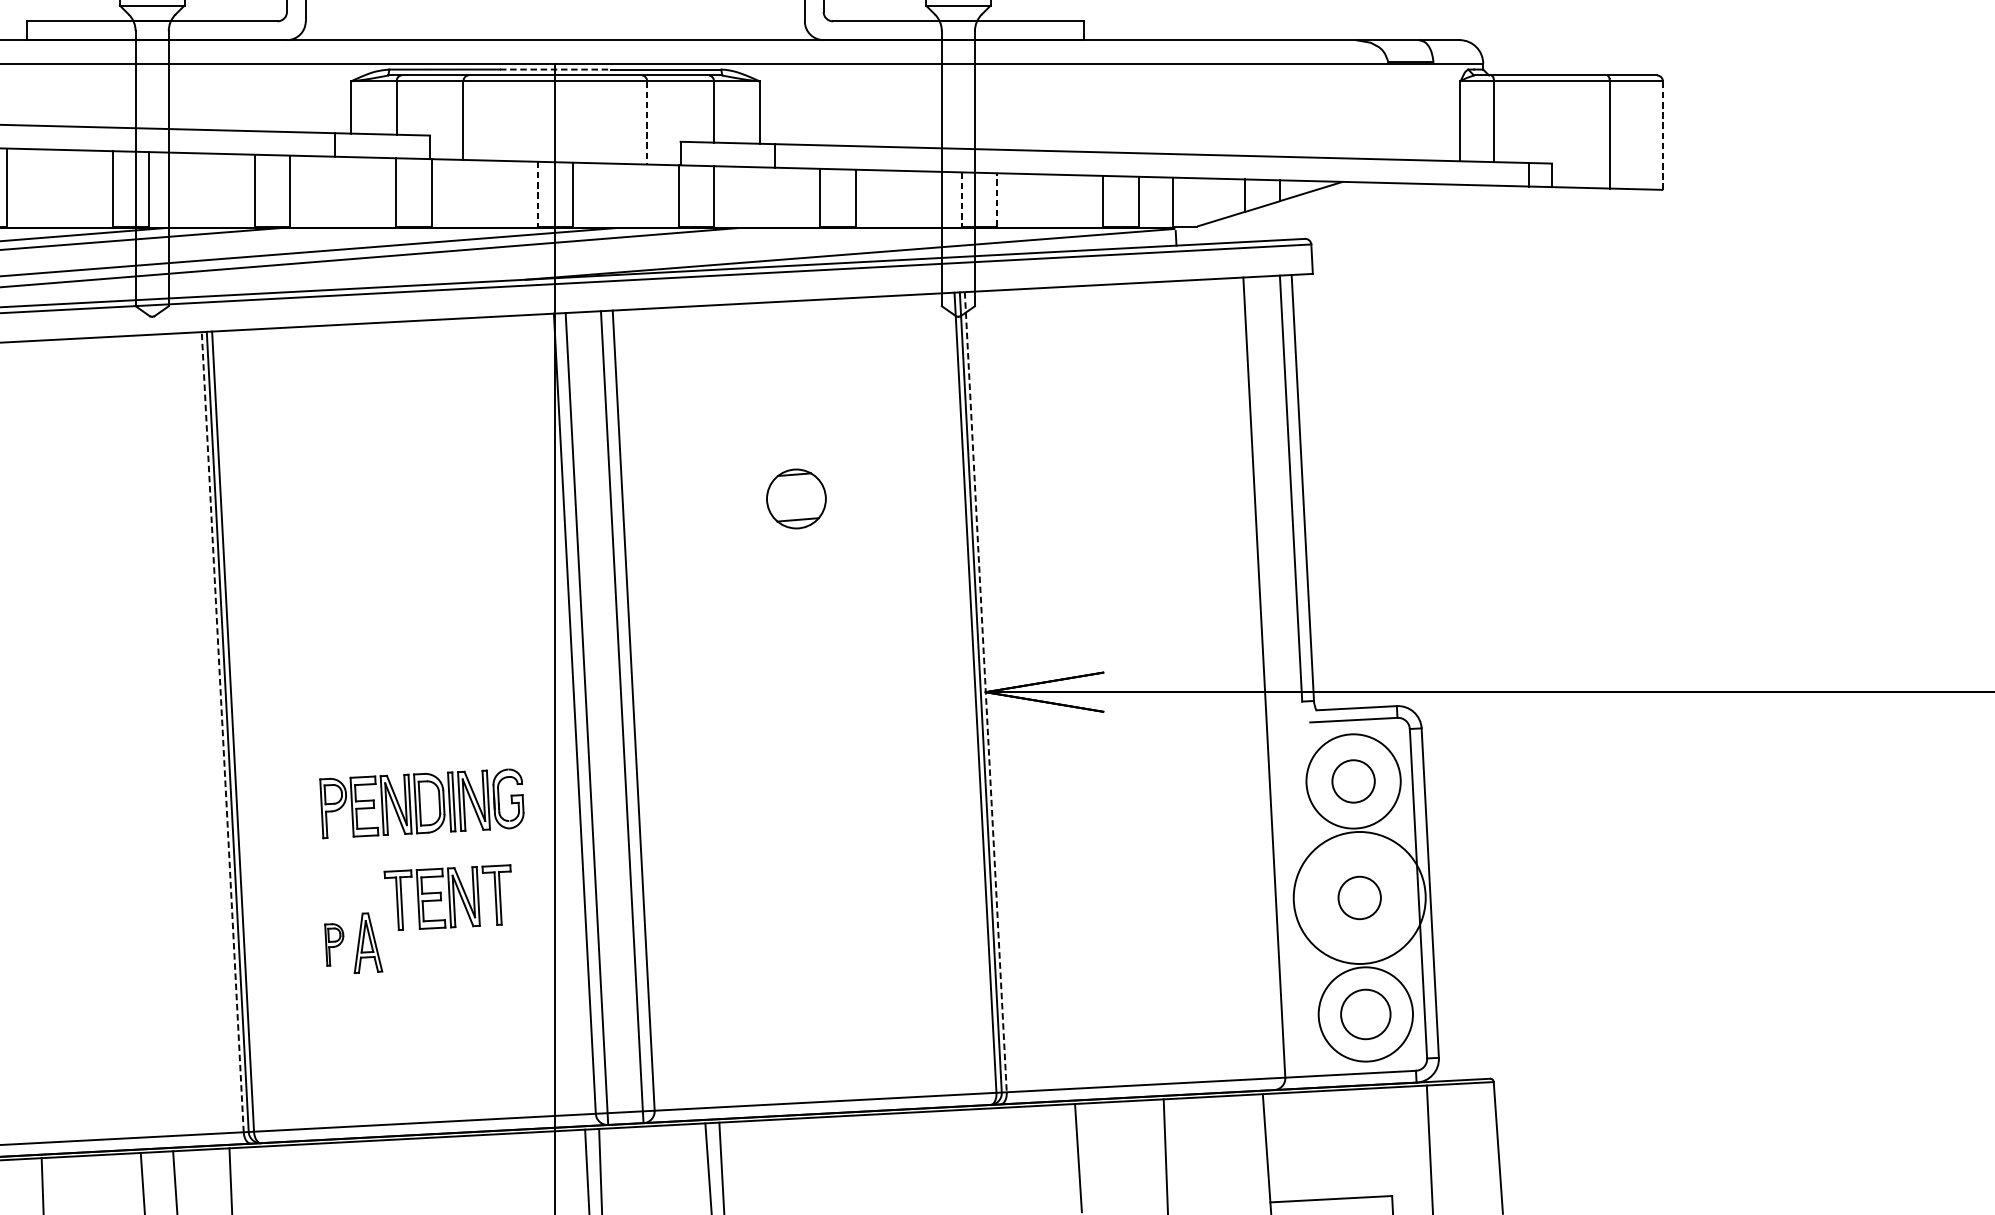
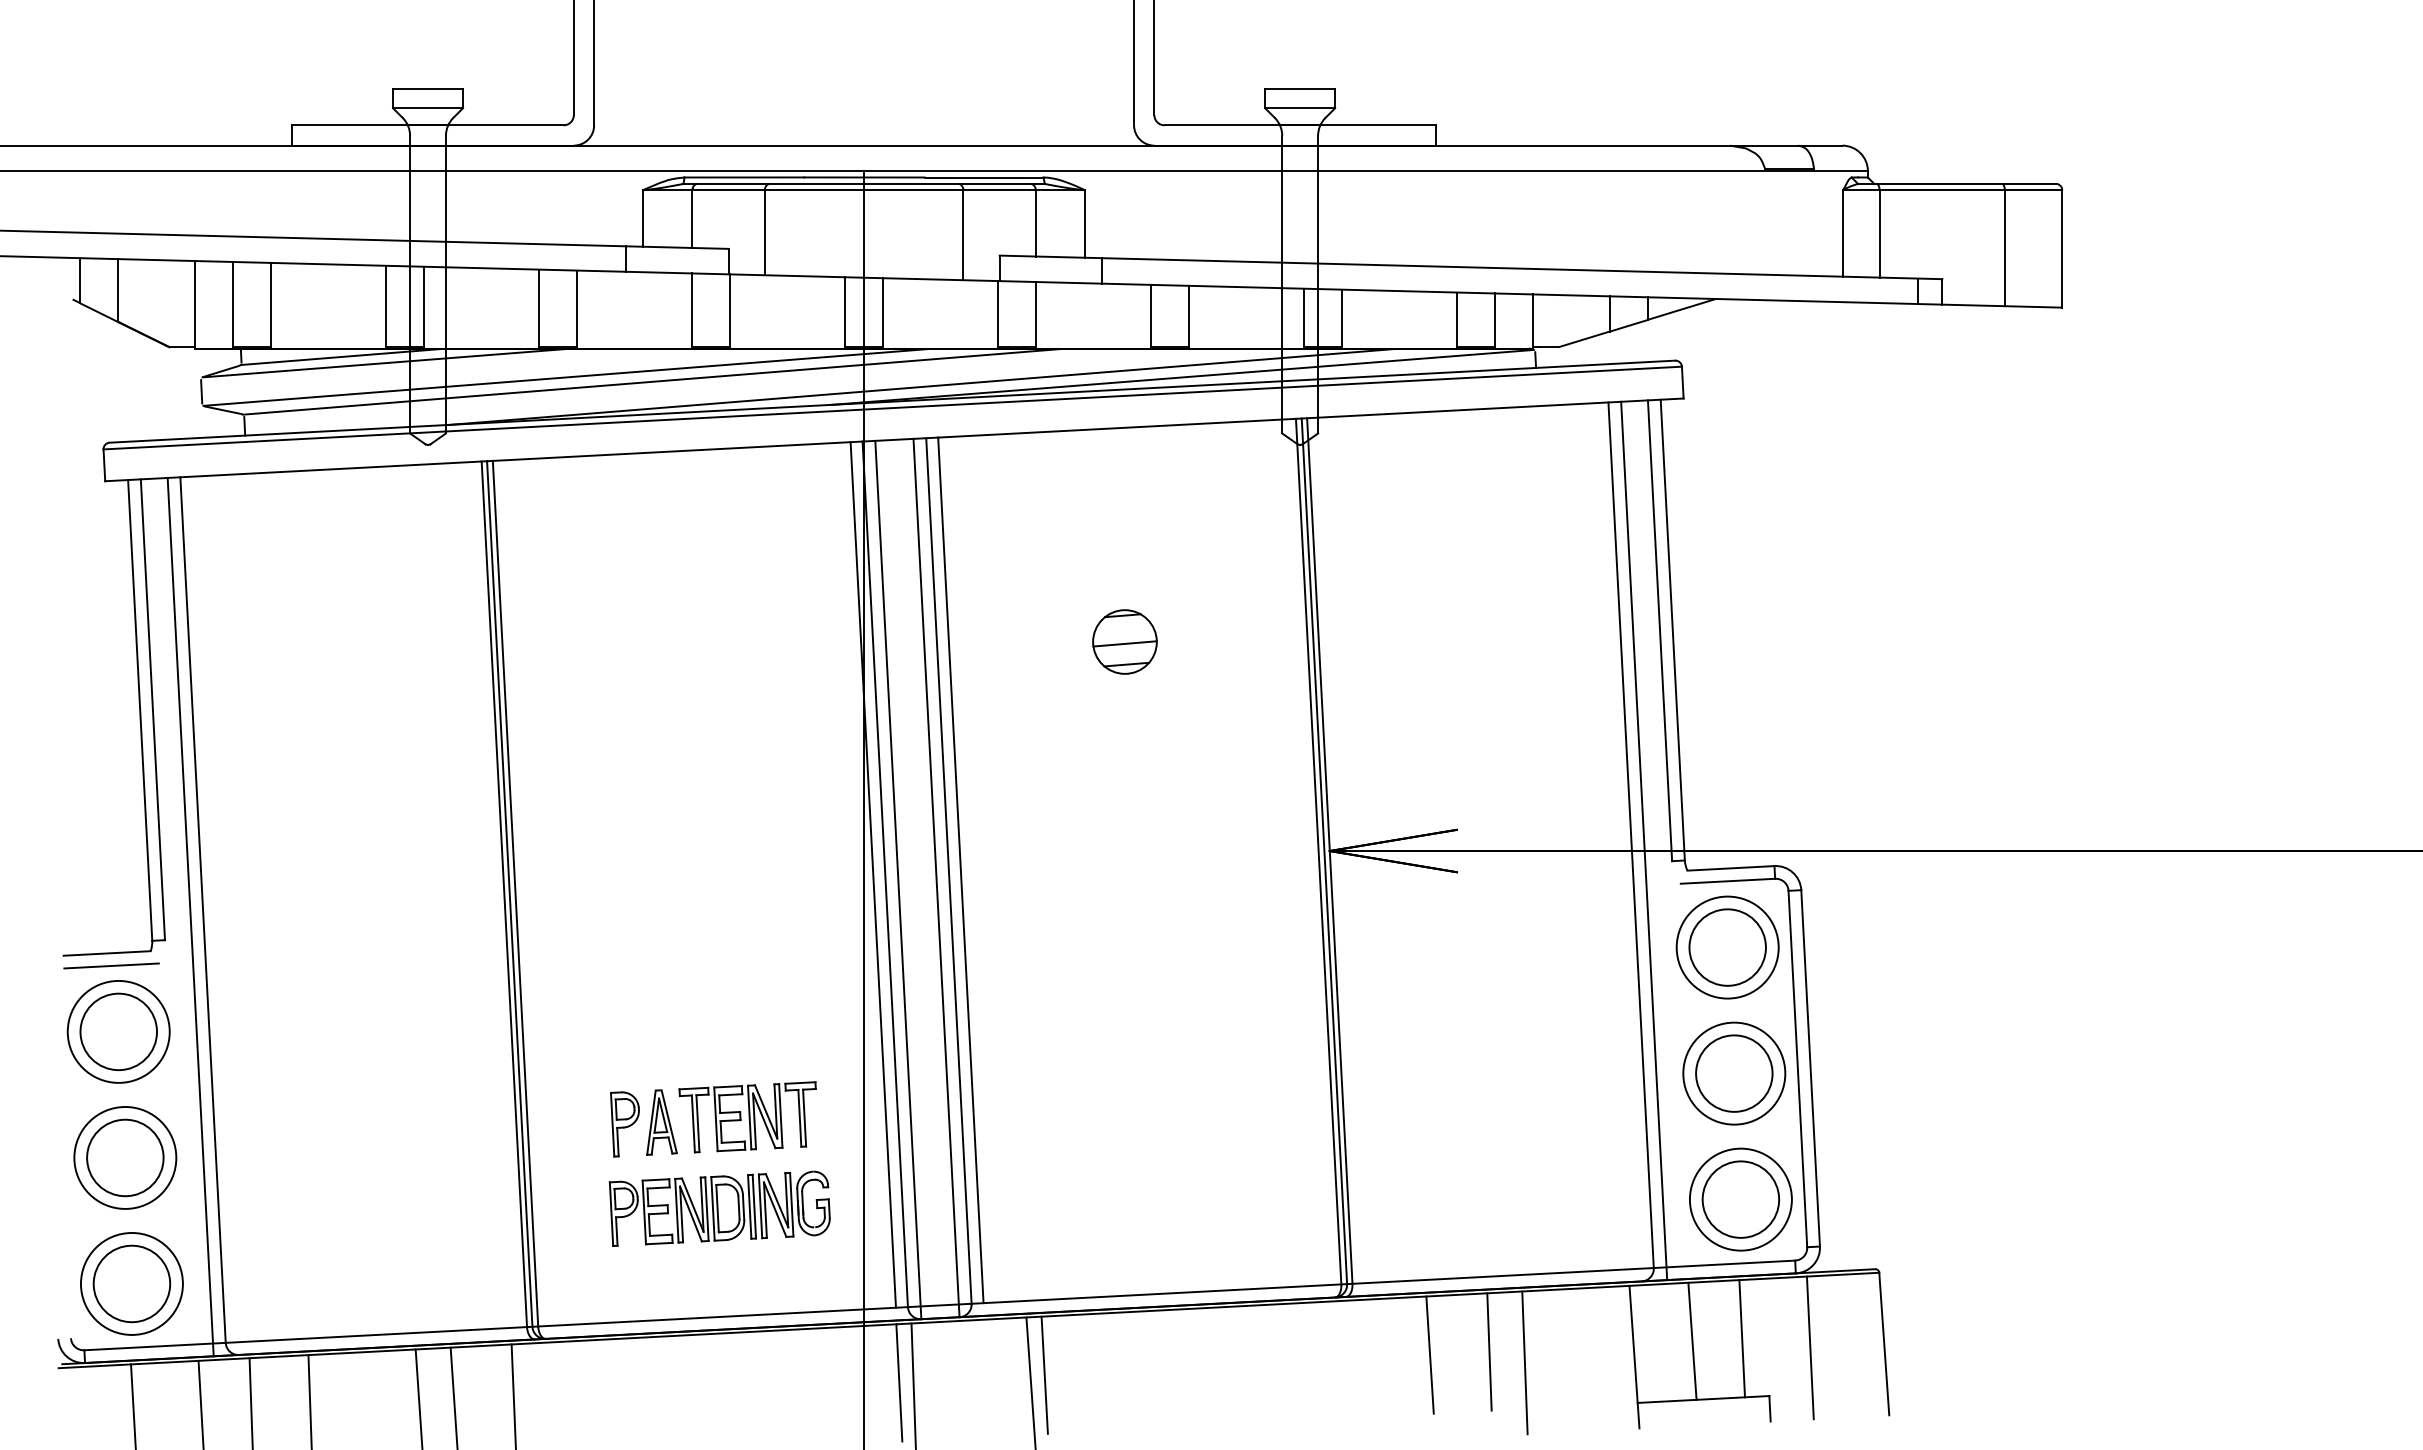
line: (555, 69) -> (864, 177), dashed -> solid
line: (647, 123) -> (963, 235), dashed -> solid
line: (1663, 135) -> (2062, 248), dashed -> solid
line: (538, 194) -> (845, 312), dashed -> solid
line: (961, 199) -> (1303, 318), dashed -> solid
line: (997, 199) -> (1342, 318), dashed -> solid
line: (608, 262) -> (921, 386), added
line: (796, 500) -> (1124, 643), added
line: (1276, 682) -> (1644, 840), added
line: (985, 692) -> (1329, 851), dashed -> solid
line: (644, 710) -> (960, 870), added
line: (563, 713) -> (872, 874), added
line: (222, 731) -> (504, 893), dashed -> solid
circle: (1353, 781) -> (1727, 947), size x1.67
part: (421, 803) -> (719, 1208), moved
part: (447, 897) -> (747, 1117), moved
circle: (1359, 897) -> (1734, 1073), size x0.71
circle: (1359, 897) -> (1734, 1073), size x1.67
part: (333, 944) -> (624, 1124), size x1.43
circle: (1365, 1014) -> (1740, 1199), size x1.43
line: (1366, 1142) -> (1741, 1338), added
line: (1321, 1144) -> (1692, 1340), added
line: (1133, 1154) -> (1489, 1351), added

